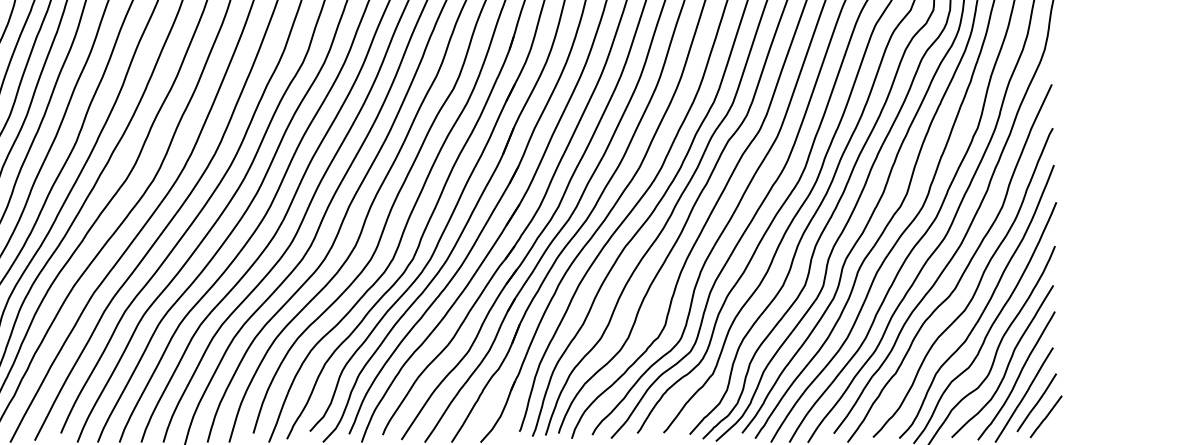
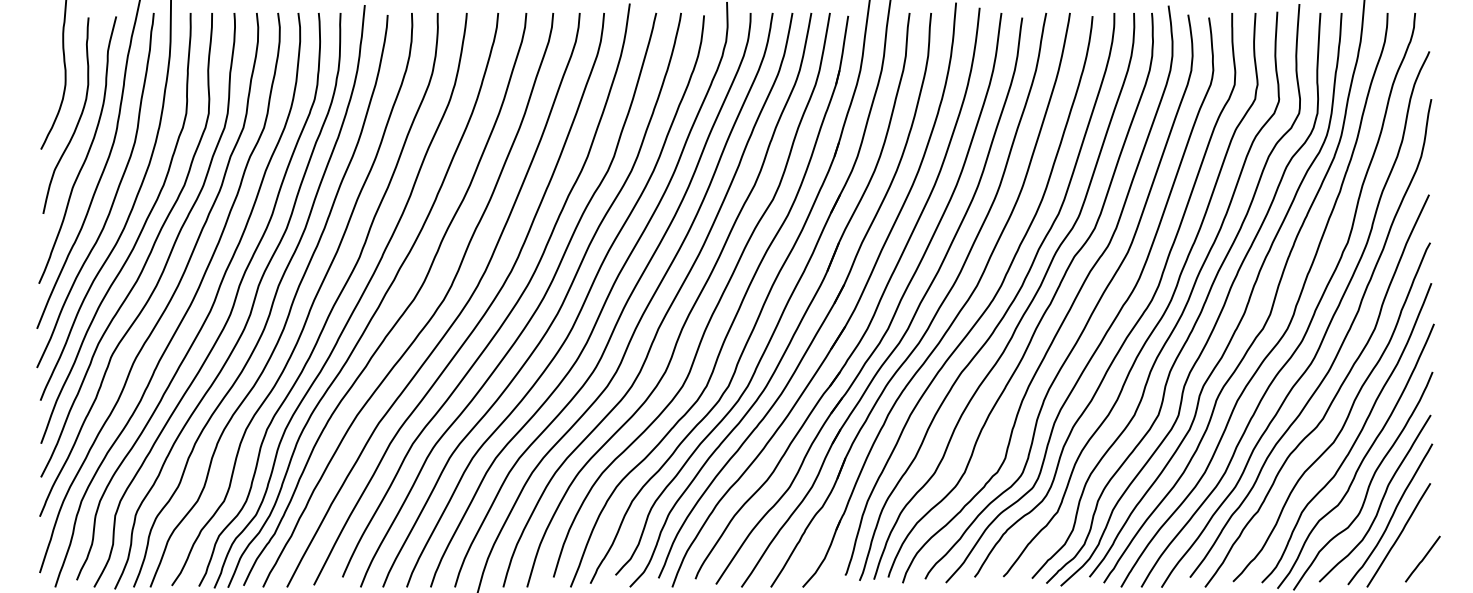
line: (1036, 402) -> (1412, 543), removed

